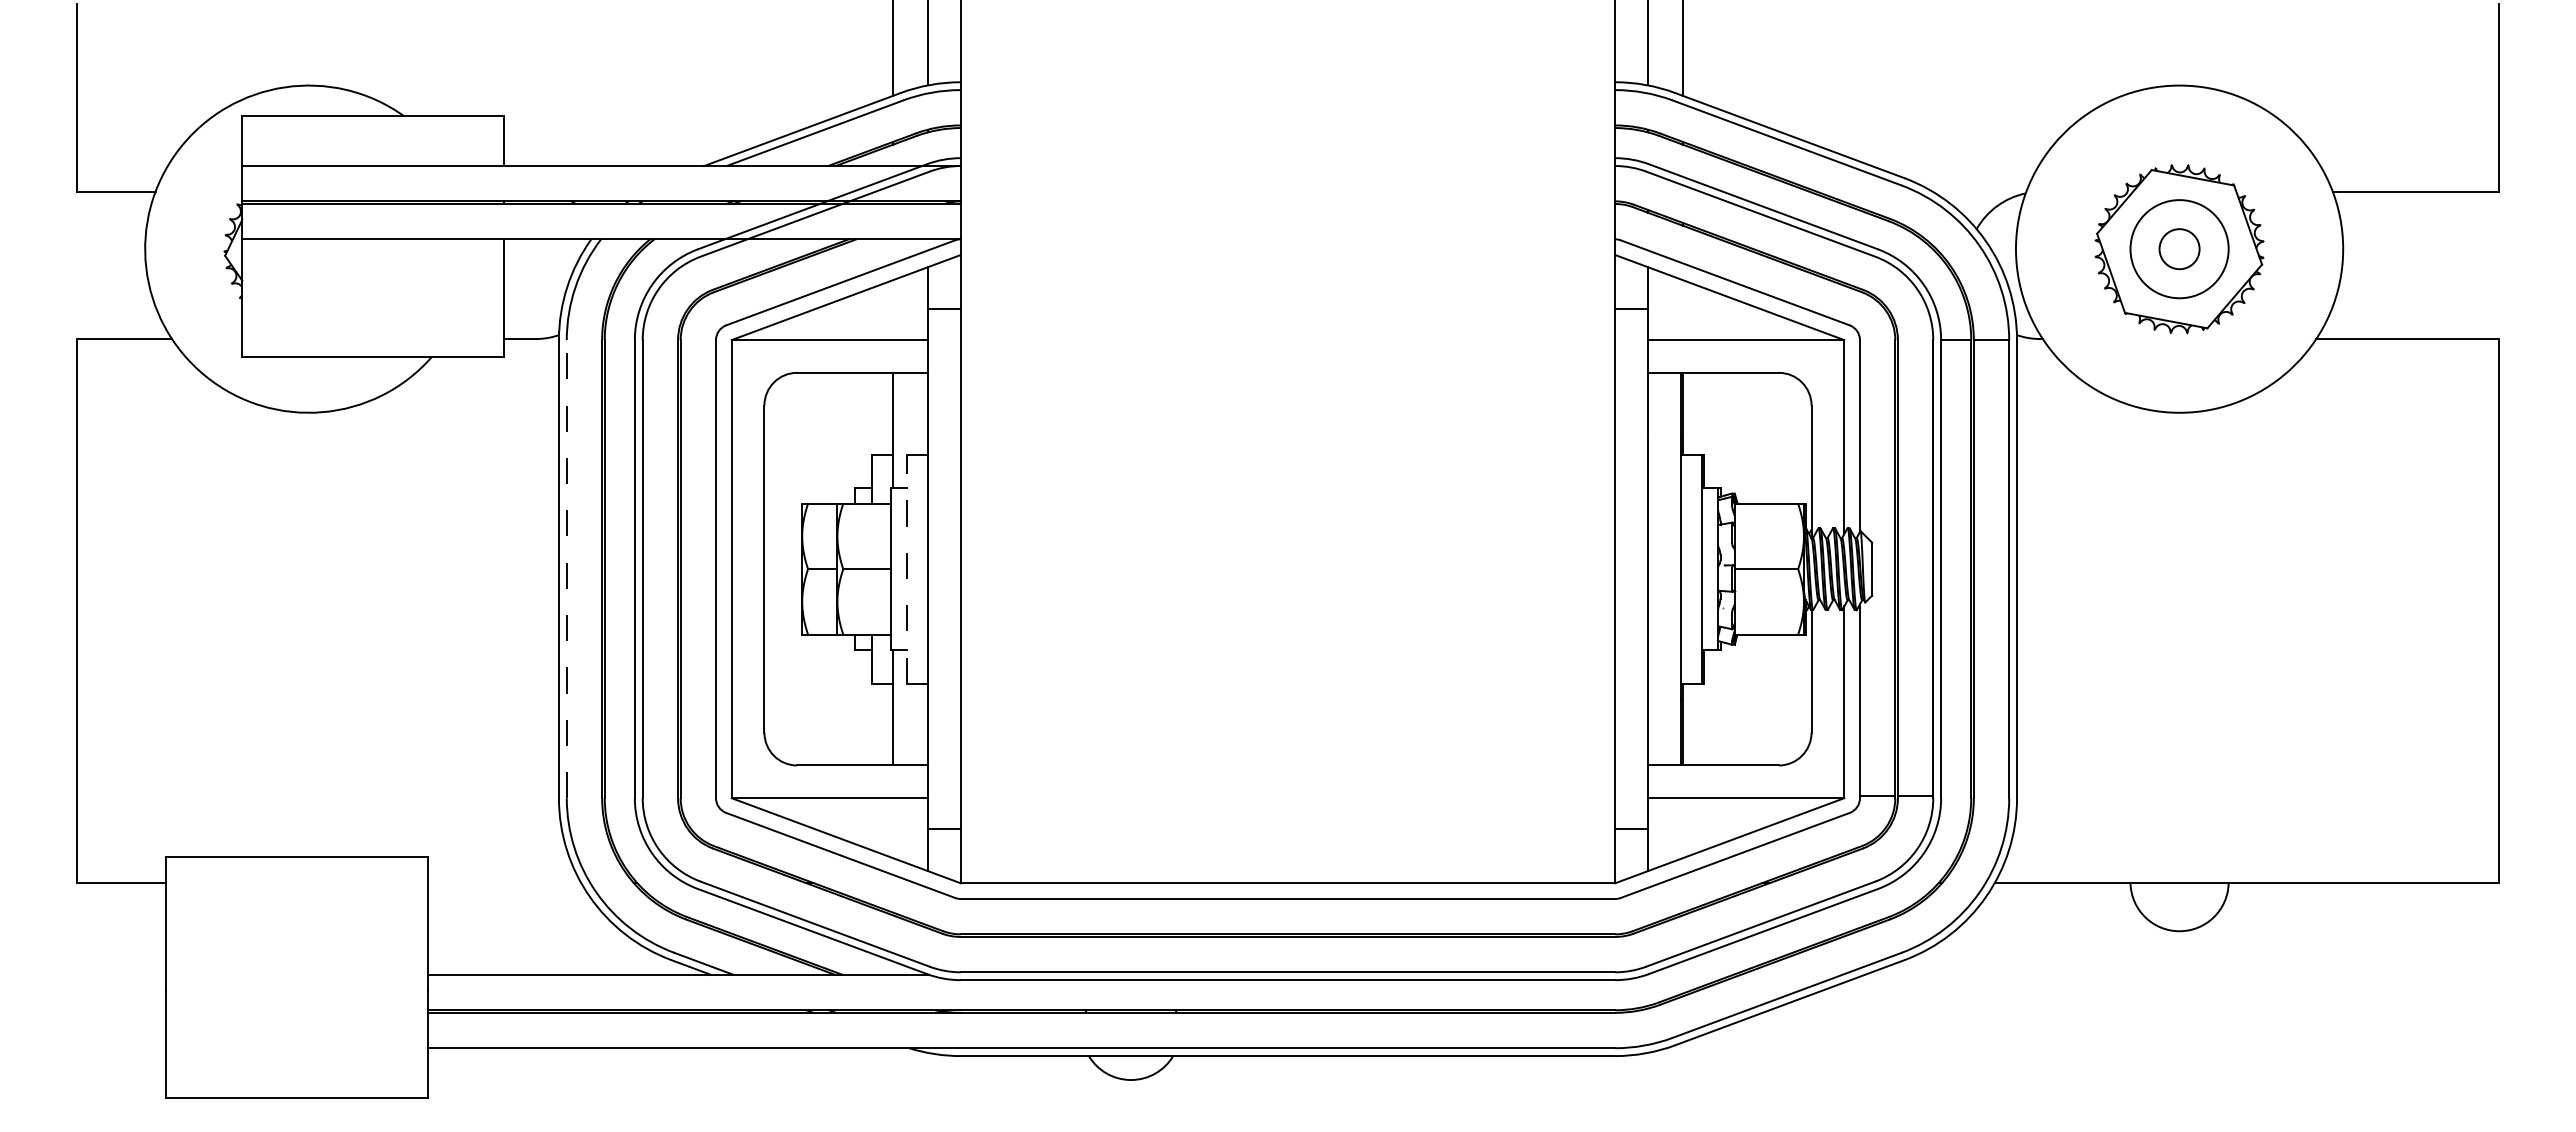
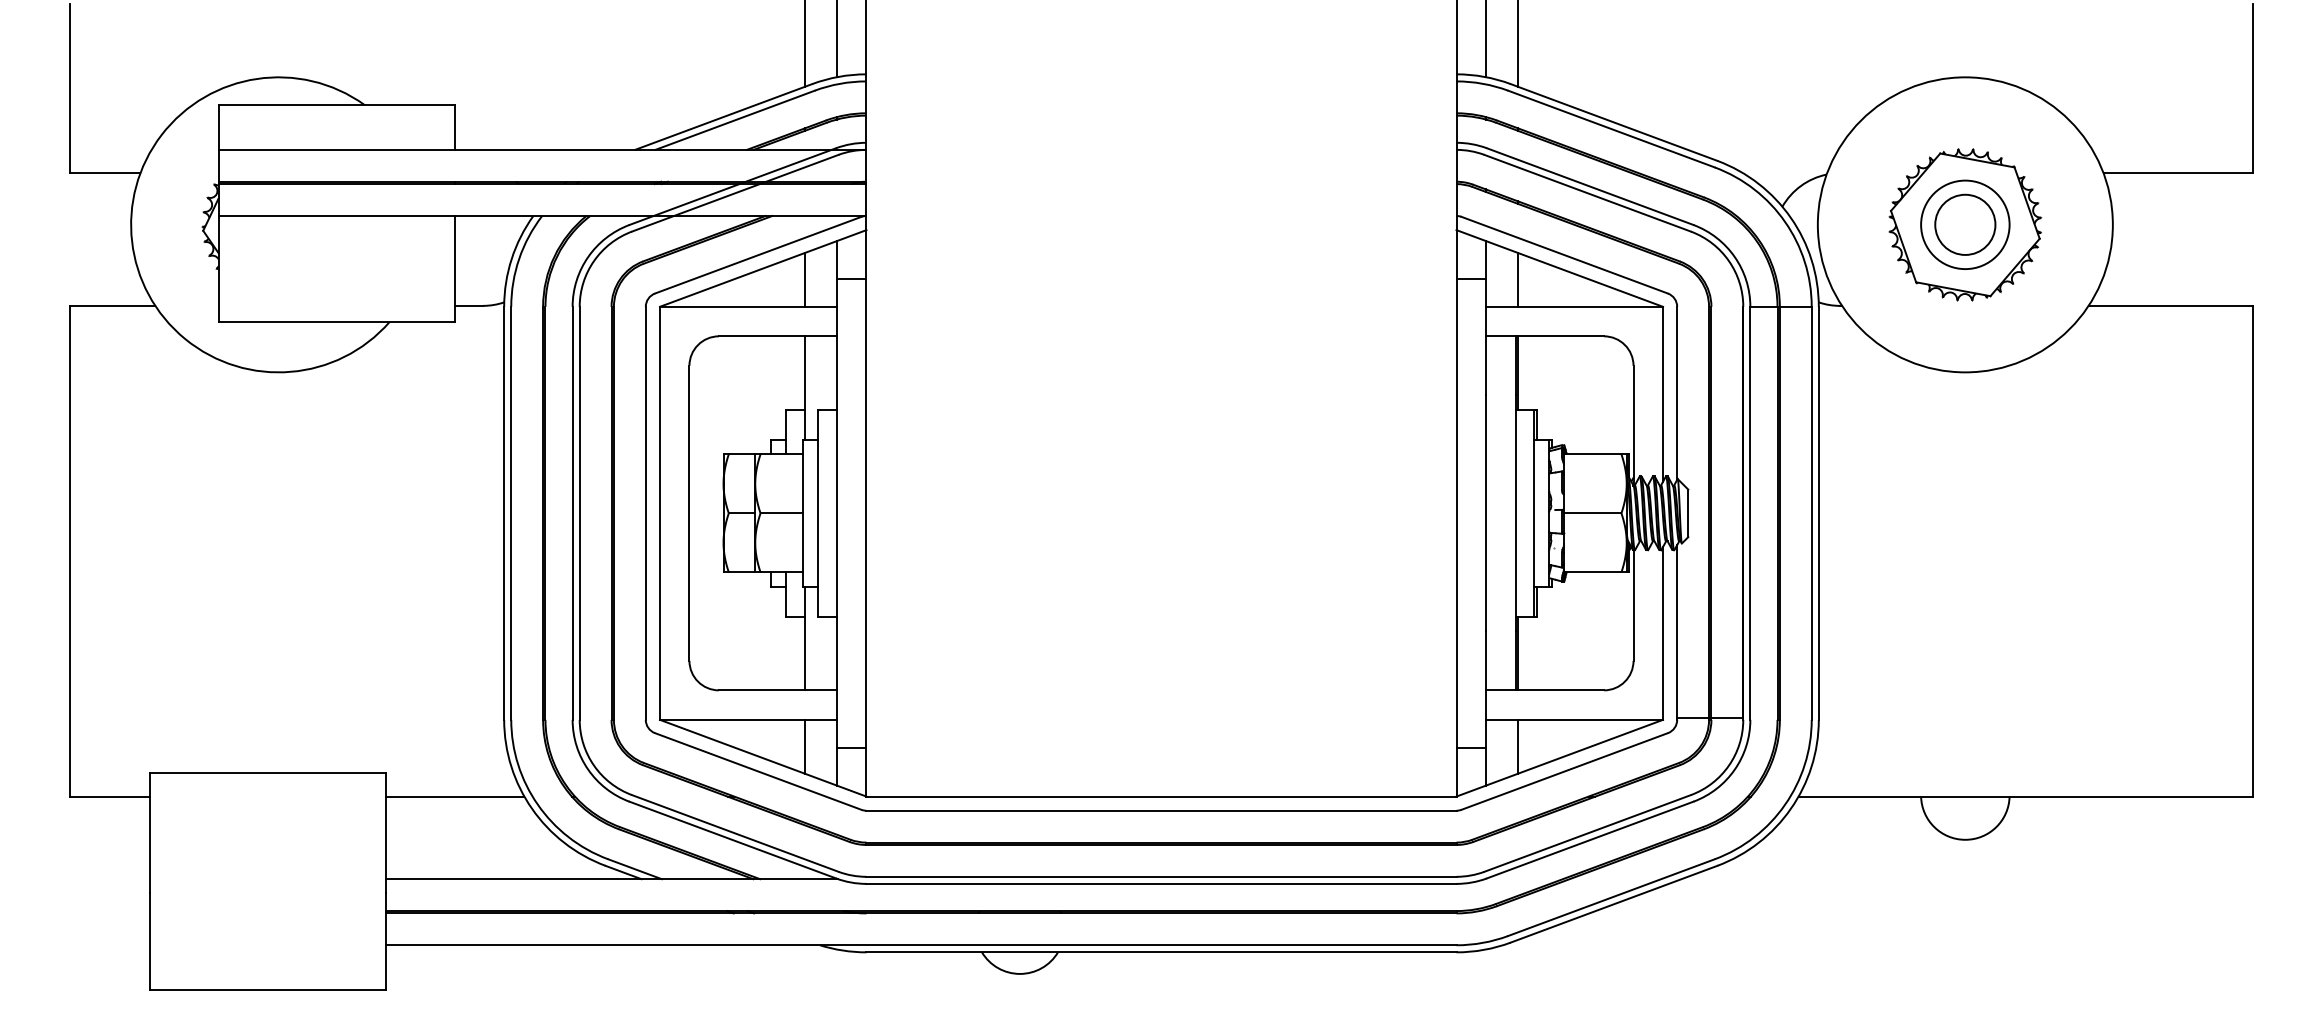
circle: (2179, 248) -> (1965, 224), size x1.67
line: (892, 310) -> (804, 280), added
line: (1683, 310) -> (1518, 280), added
line: (566, 568) -> (510, 512), dashed -> solid
line: (907, 569) -> (818, 513), dashed -> solid
line: (892, 828) -> (804, 747), added
line: (1683, 828) -> (1518, 747), added
line: (504, 883) -> (455, 796), added

